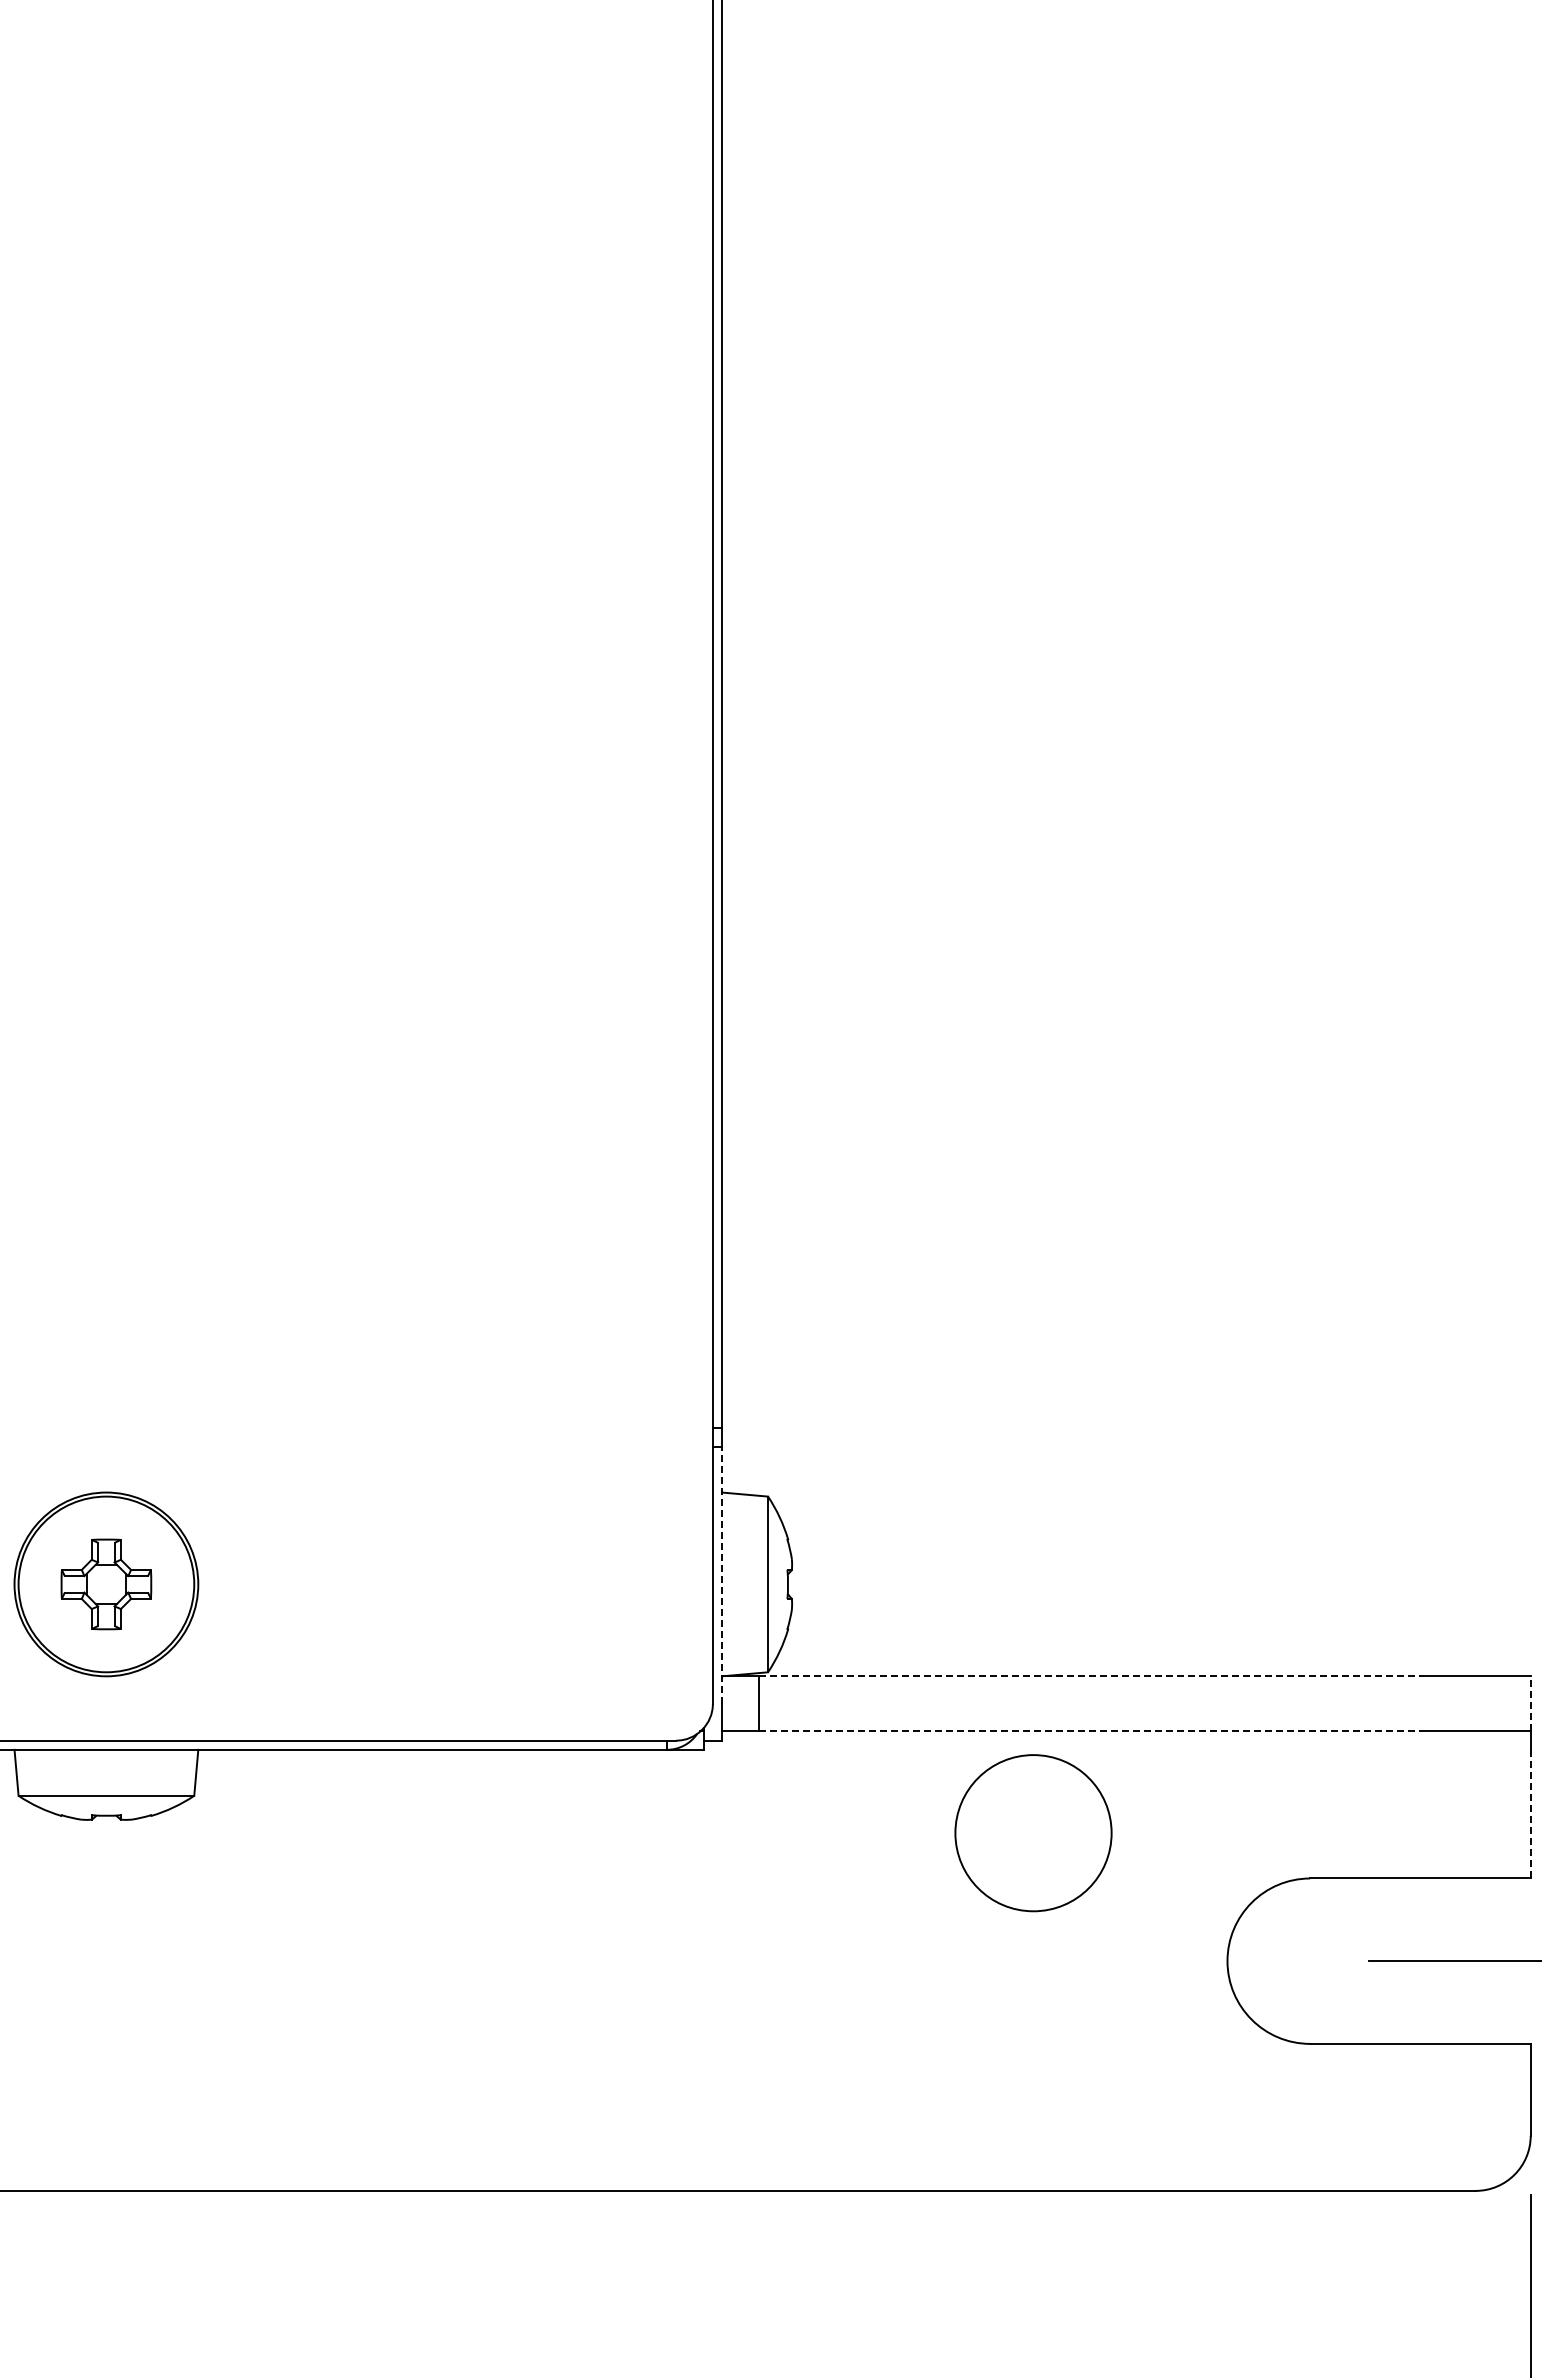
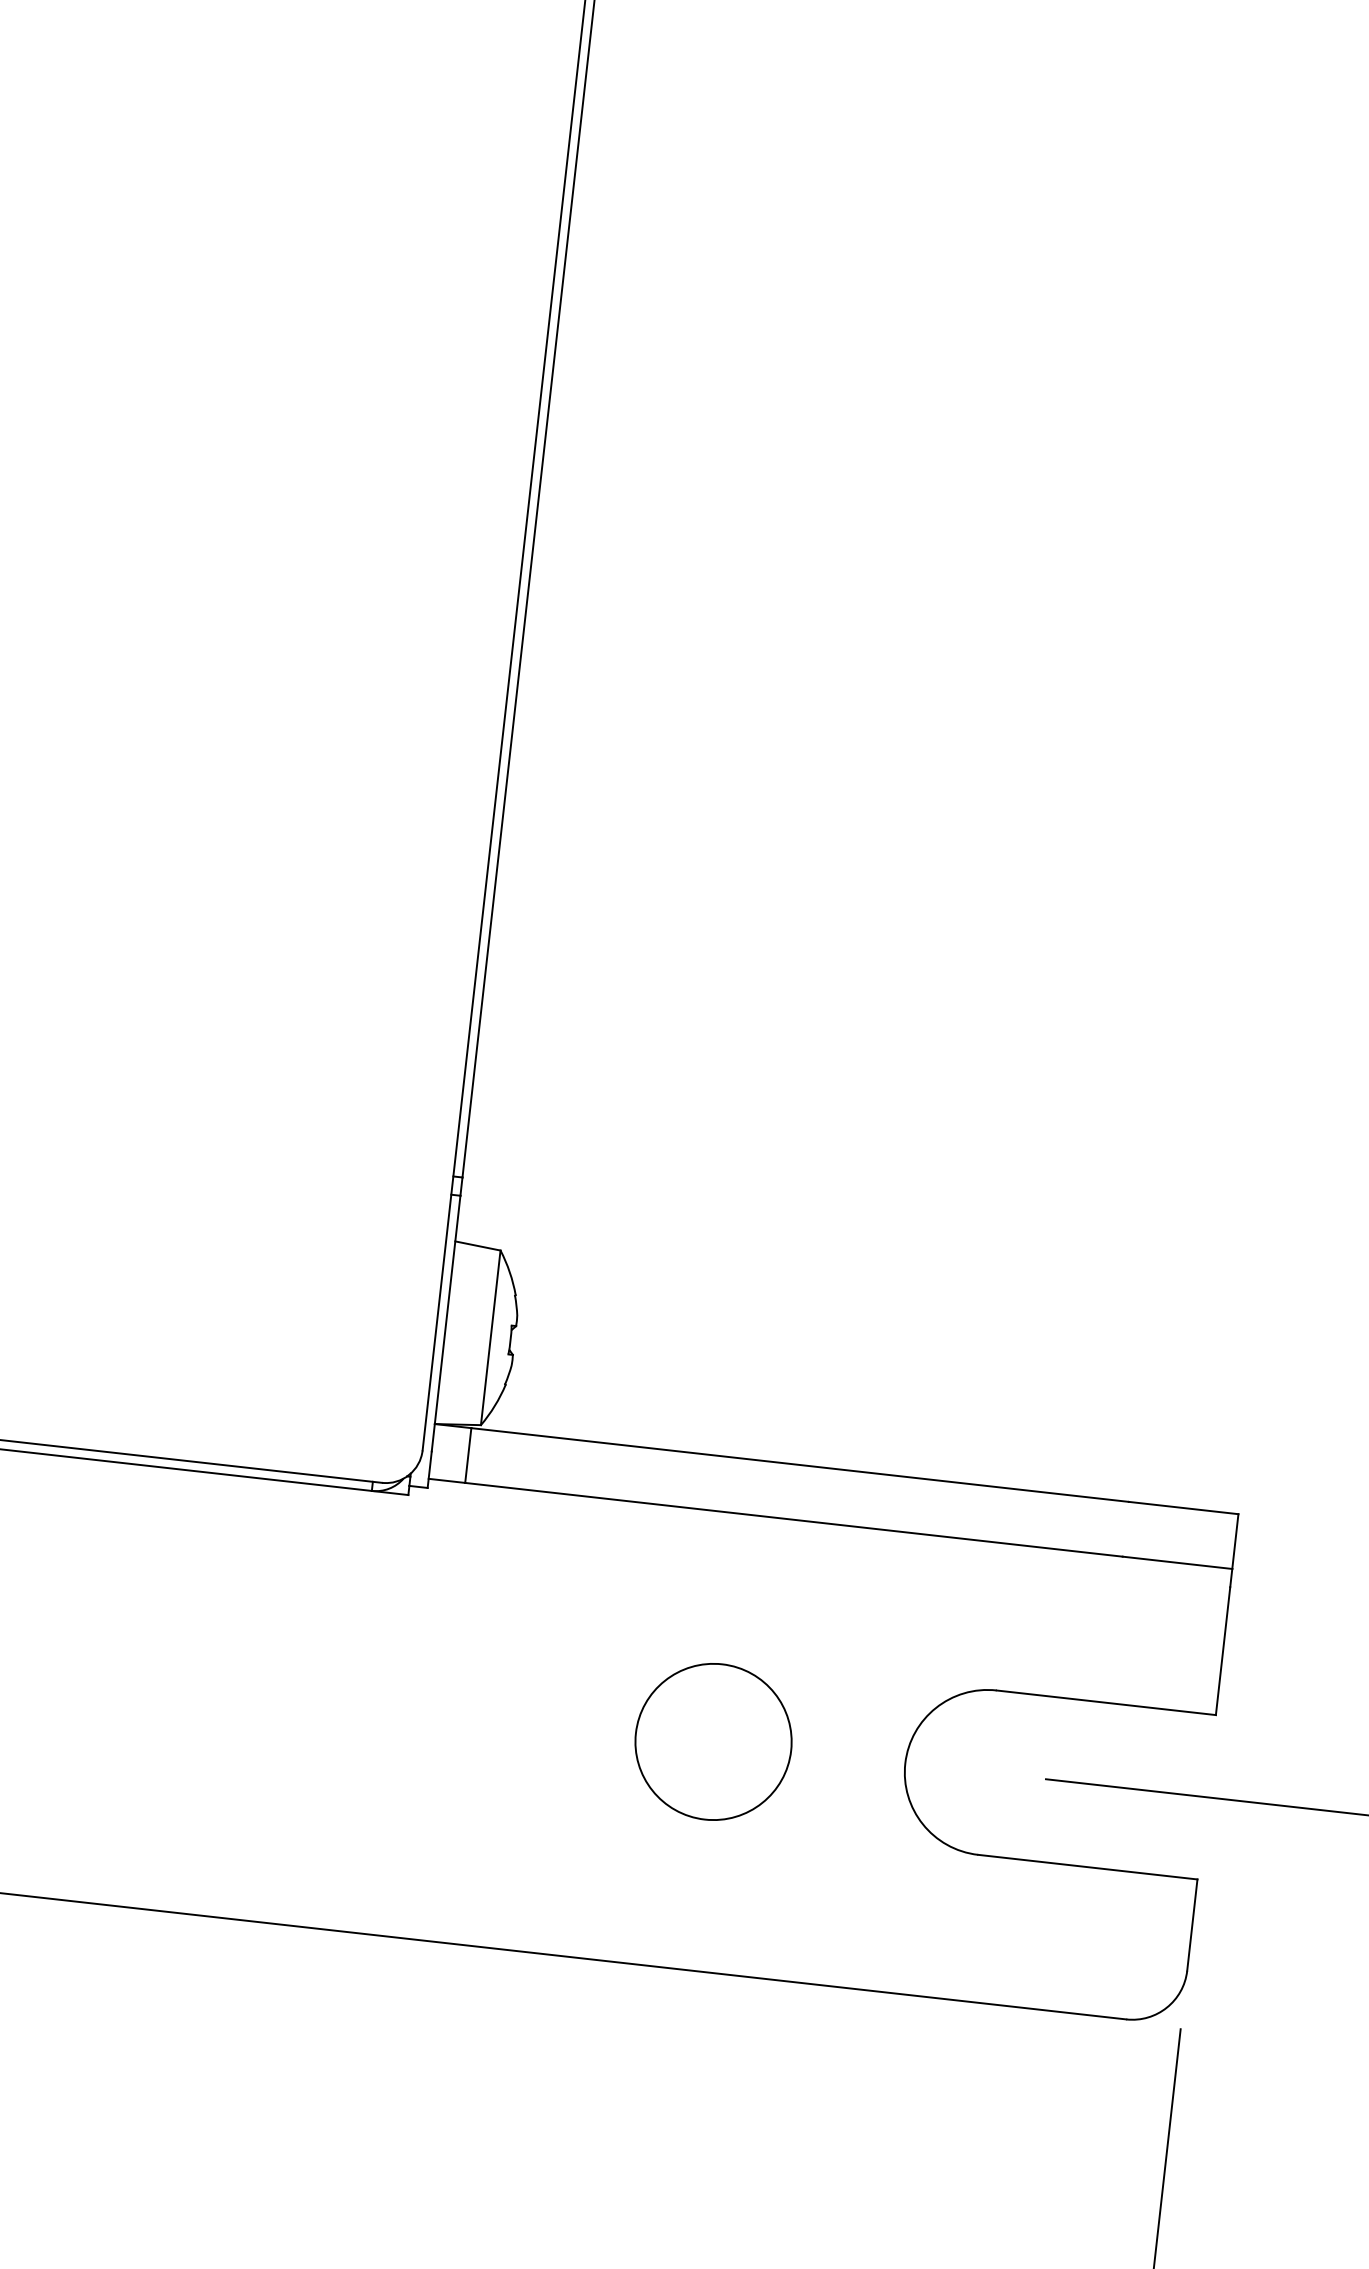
line: (722, 1575) -> (446, 1323), dashed -> solid
line: (1089, 1676) -> (799, 1465), dashed -> solid
line: (1530, 1703) -> (1235, 1541), dashed -> solid
line: (1089, 1731) -> (793, 1519), dashed -> solid
line: (1530, 1813) -> (1222, 1650), dashed -> solid
circle: (1033, 1833) -> (713, 1742), moved

